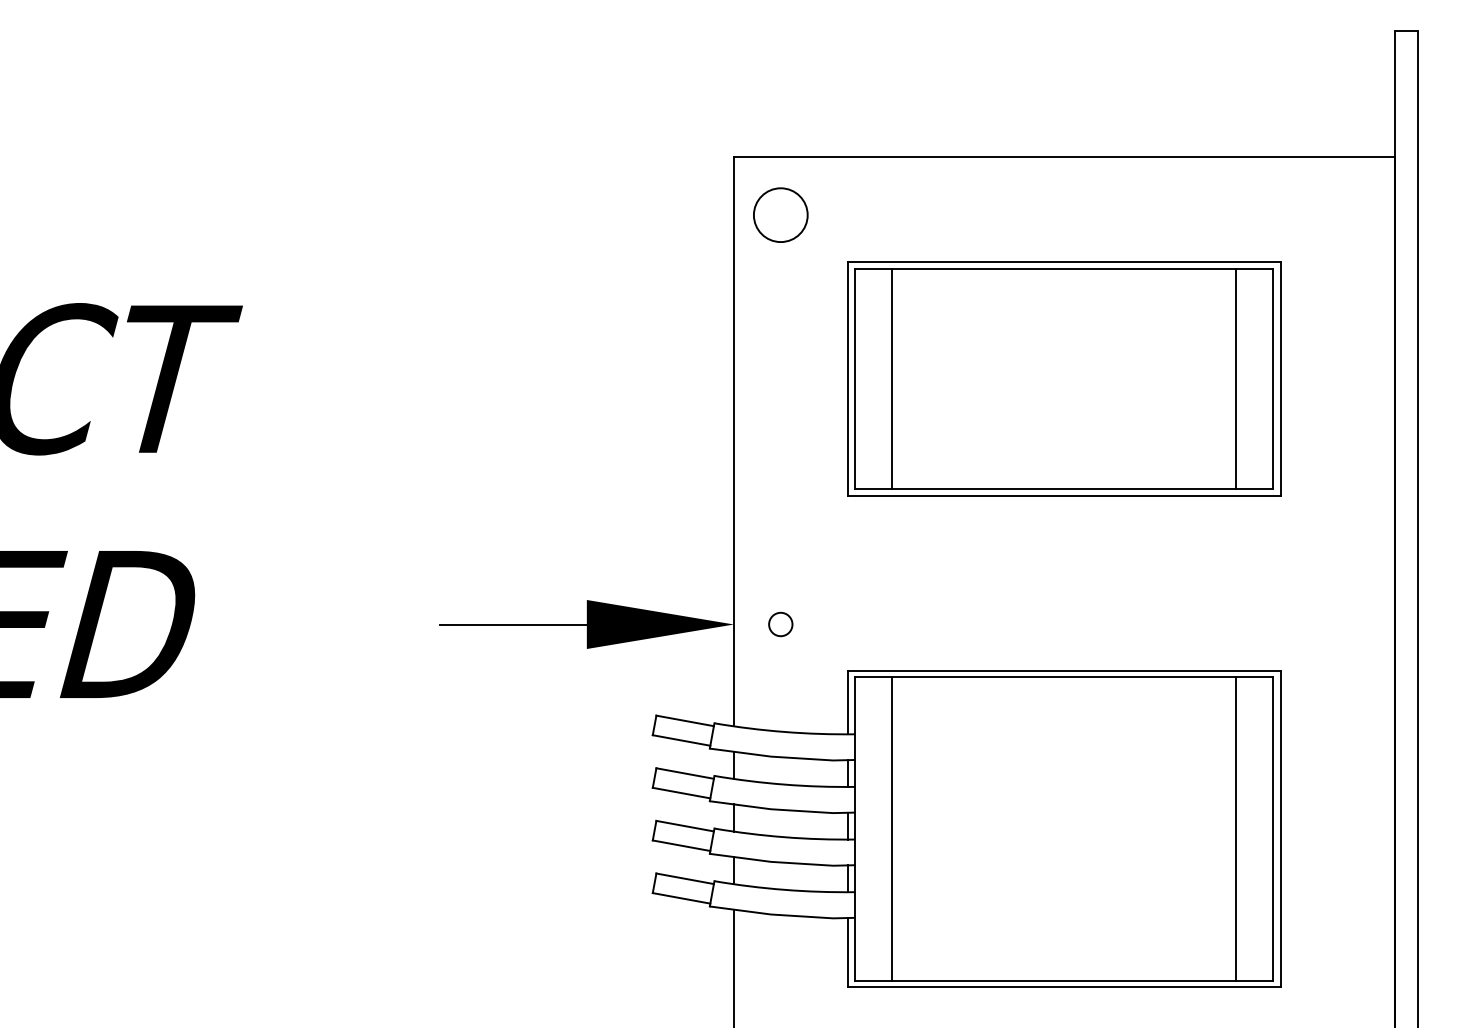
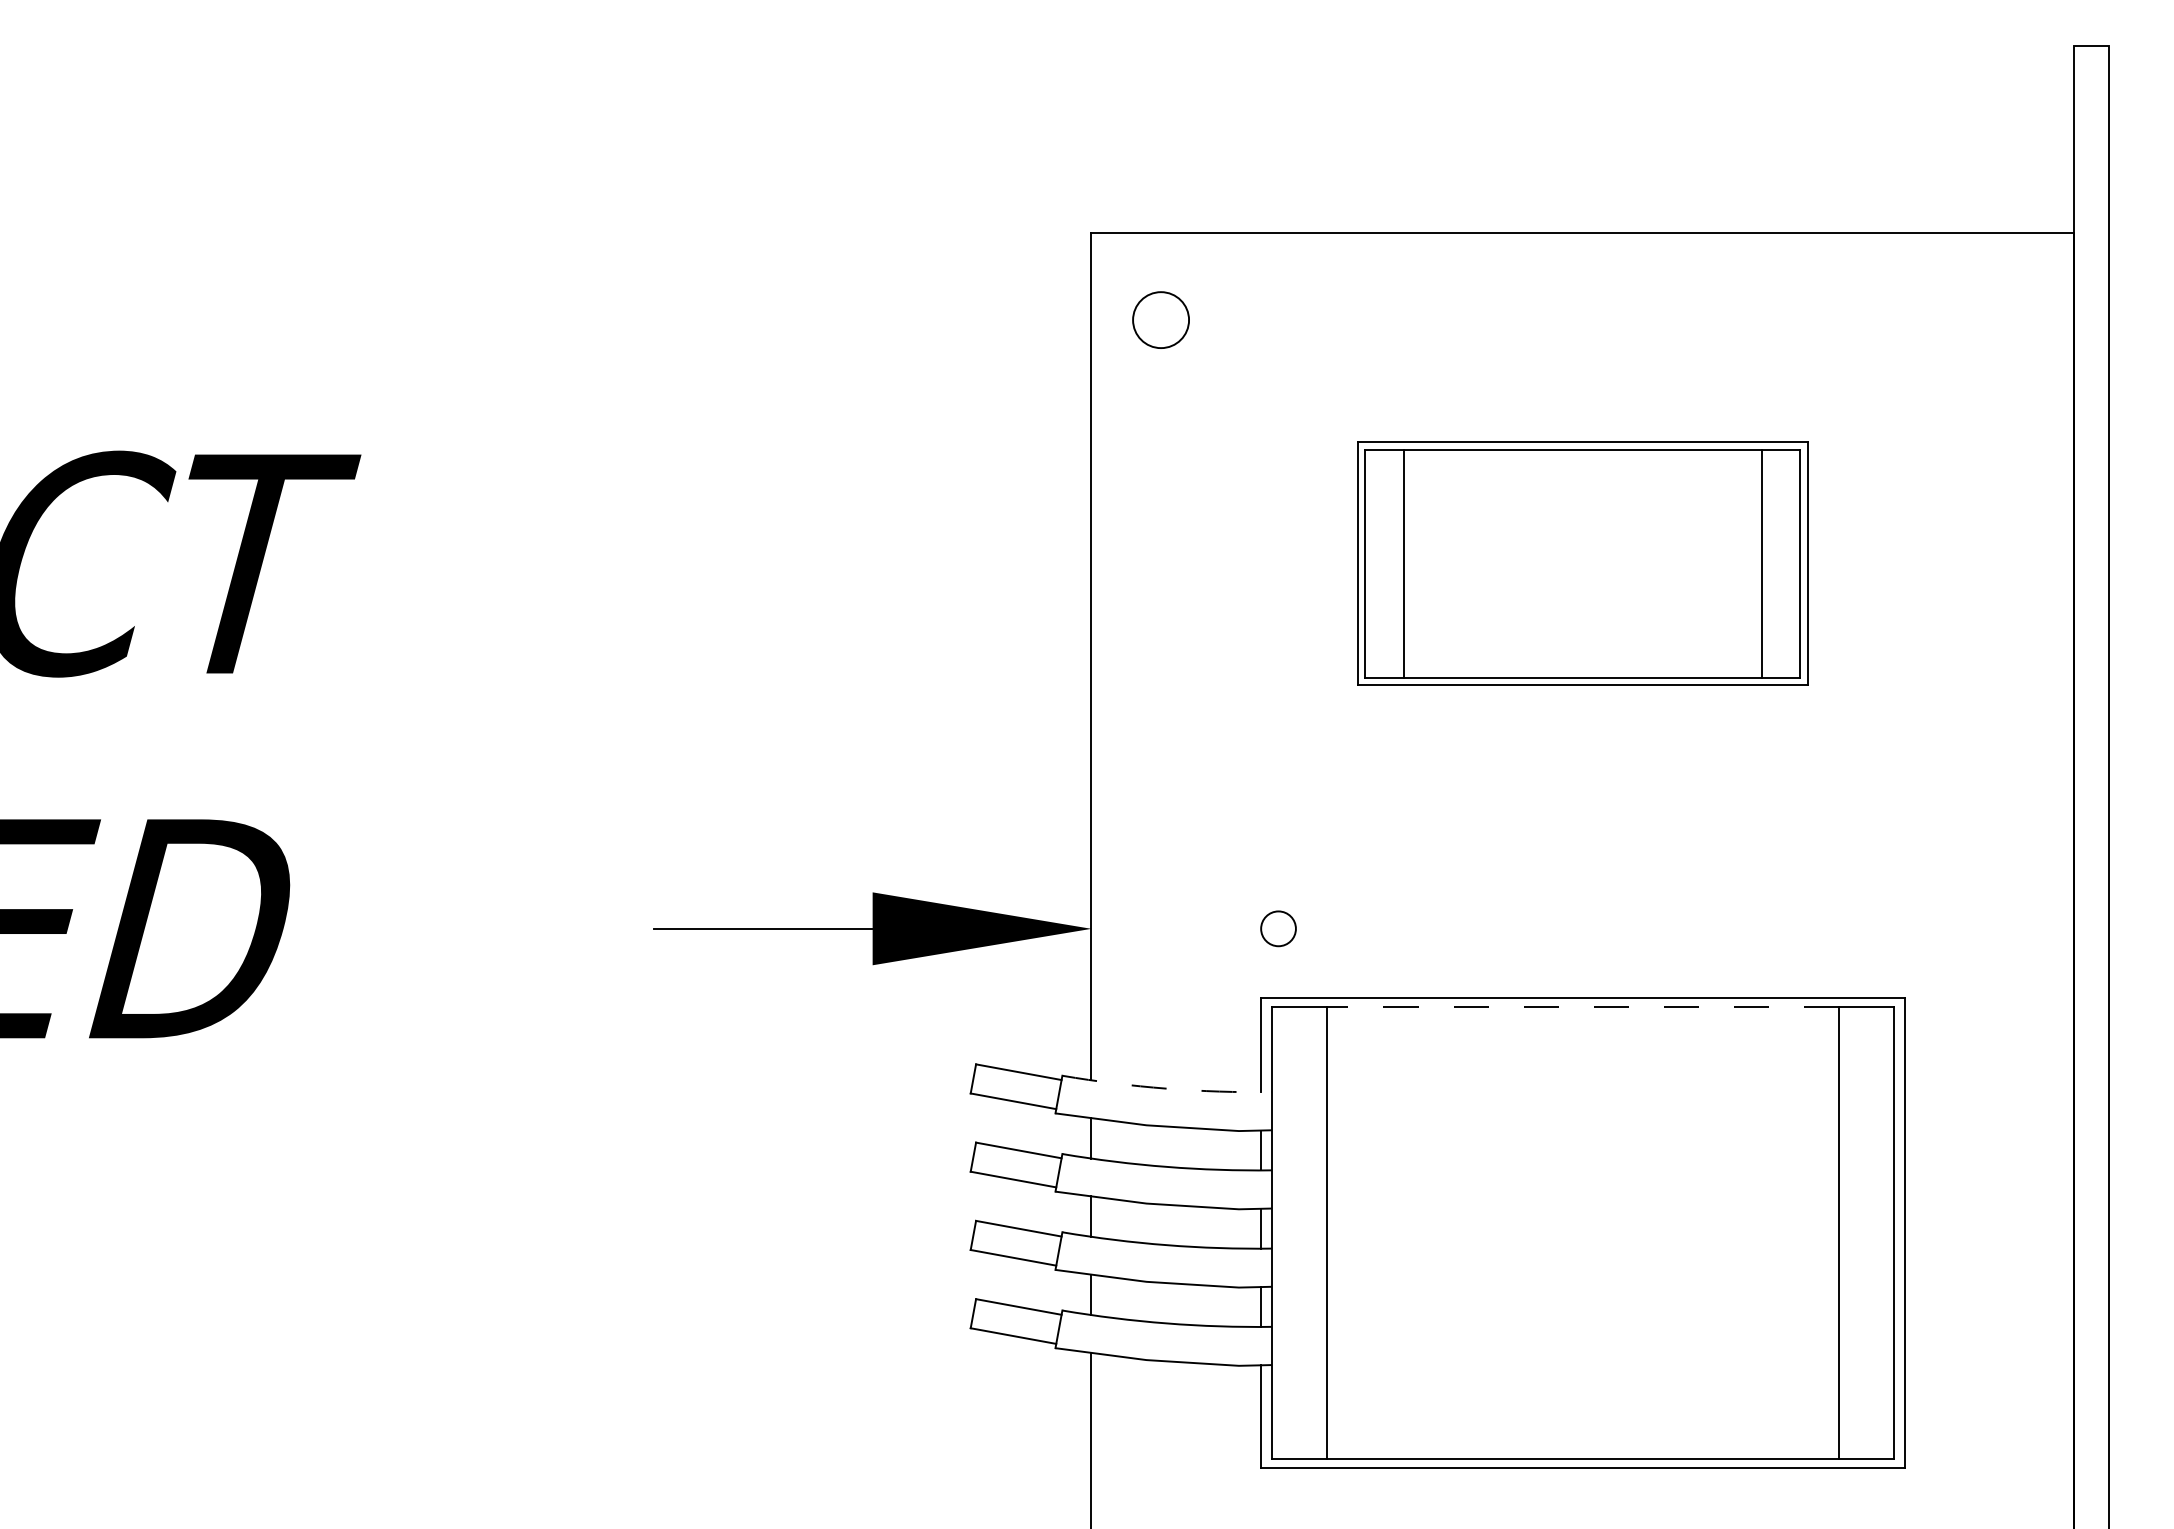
circle: (780, 215) -> (1160, 320), size x0.7
part: (1064, 378) -> (1582, 562), size x0.7
circle: (780, 624) -> (1278, 928), moved
line: (1063, 677) -> (1581, 1007), solid -> dashed
arc: (784, 731) -> (1166, 1087), solid -> dashed

